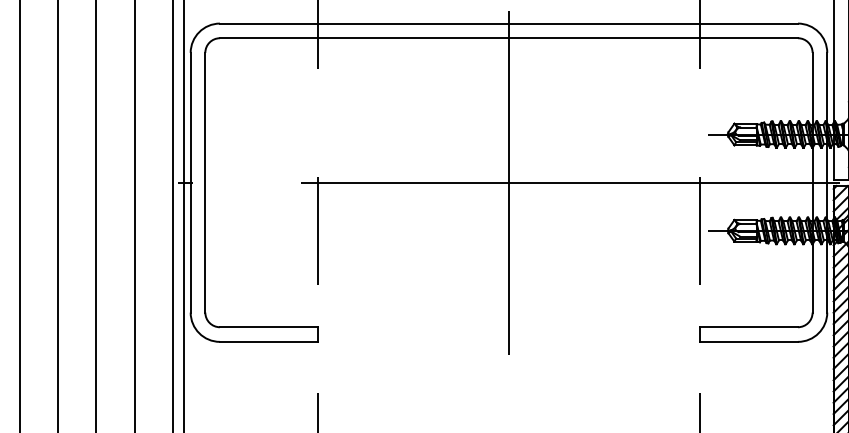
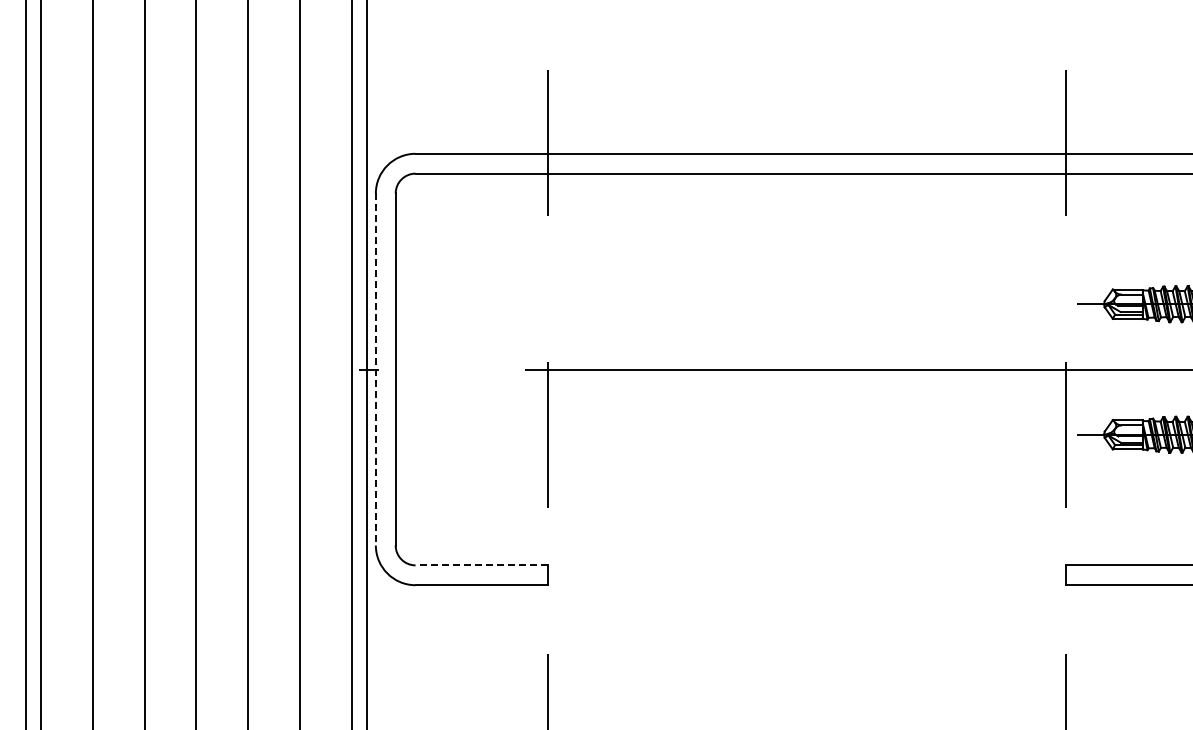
line: (509, 182) -> (807, 369), removed
line: (190, 183) -> (375, 370), solid -> dashed
line: (268, 327) -> (481, 565), solid -> dashed

